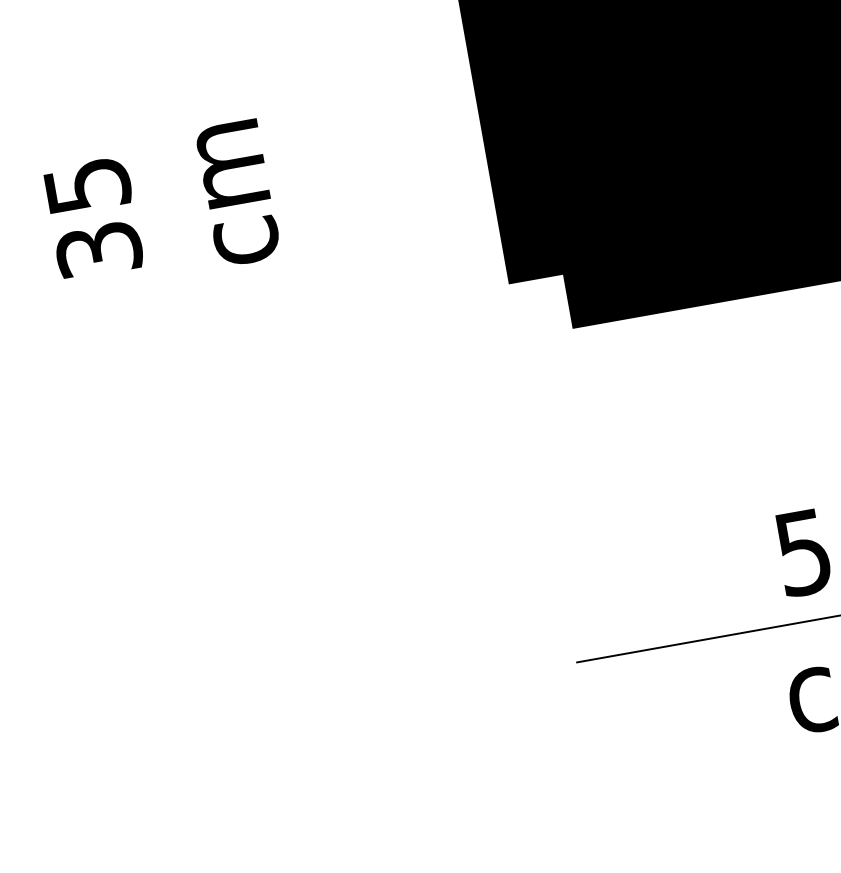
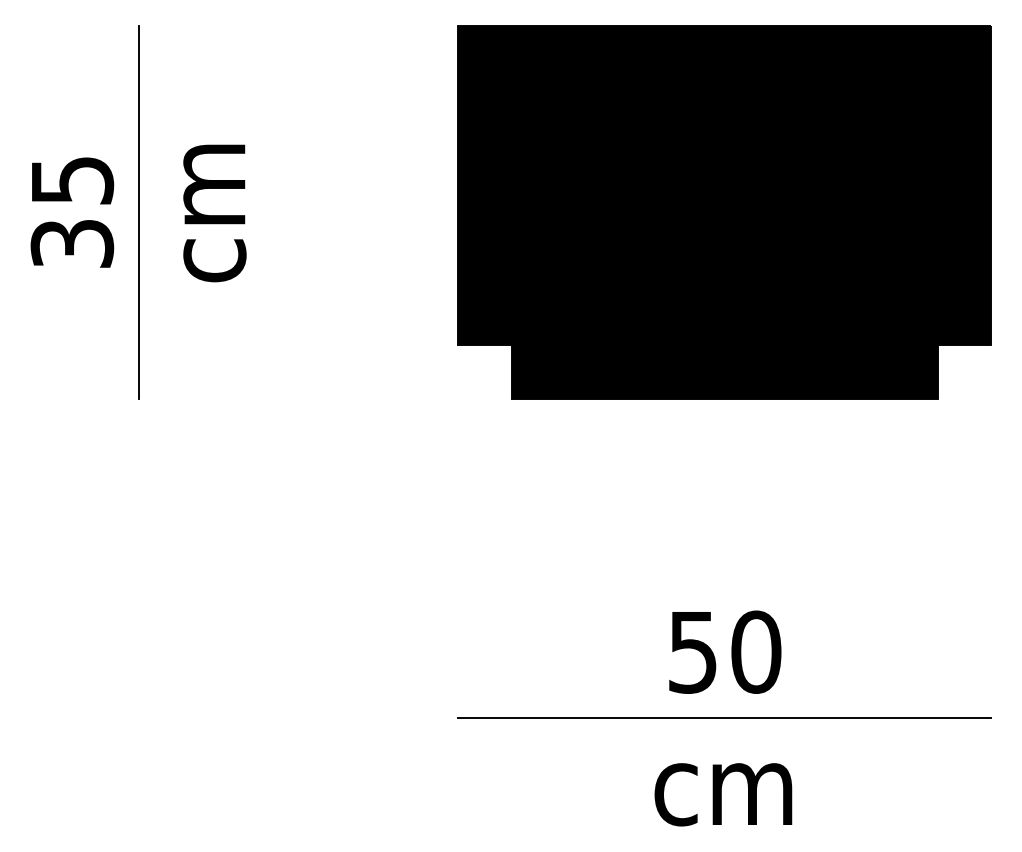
line: (160, 205) -> (138, 211), added

